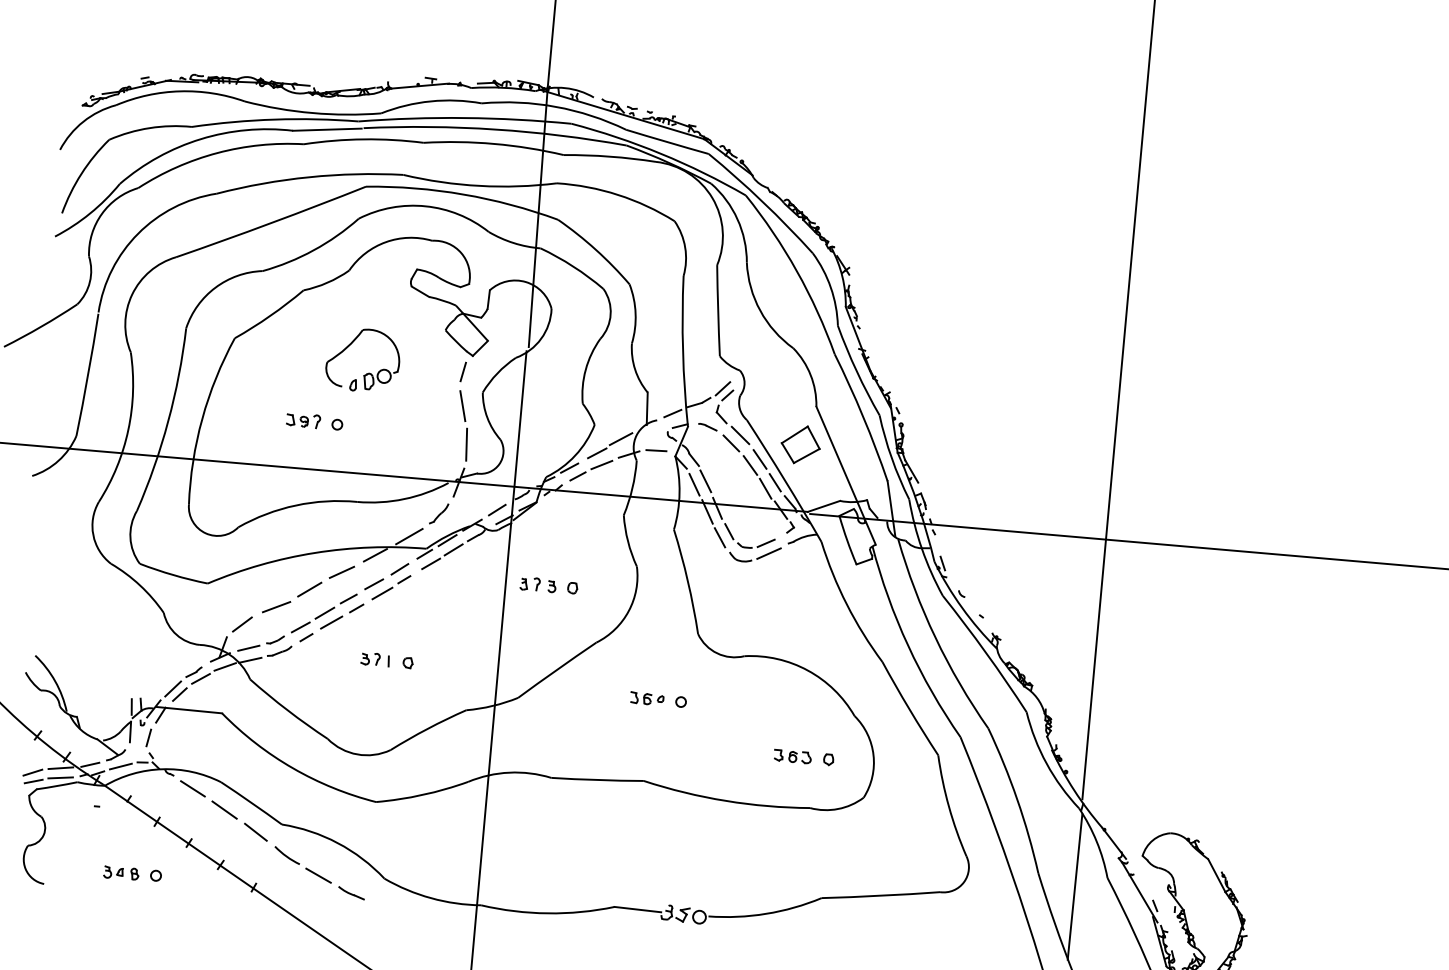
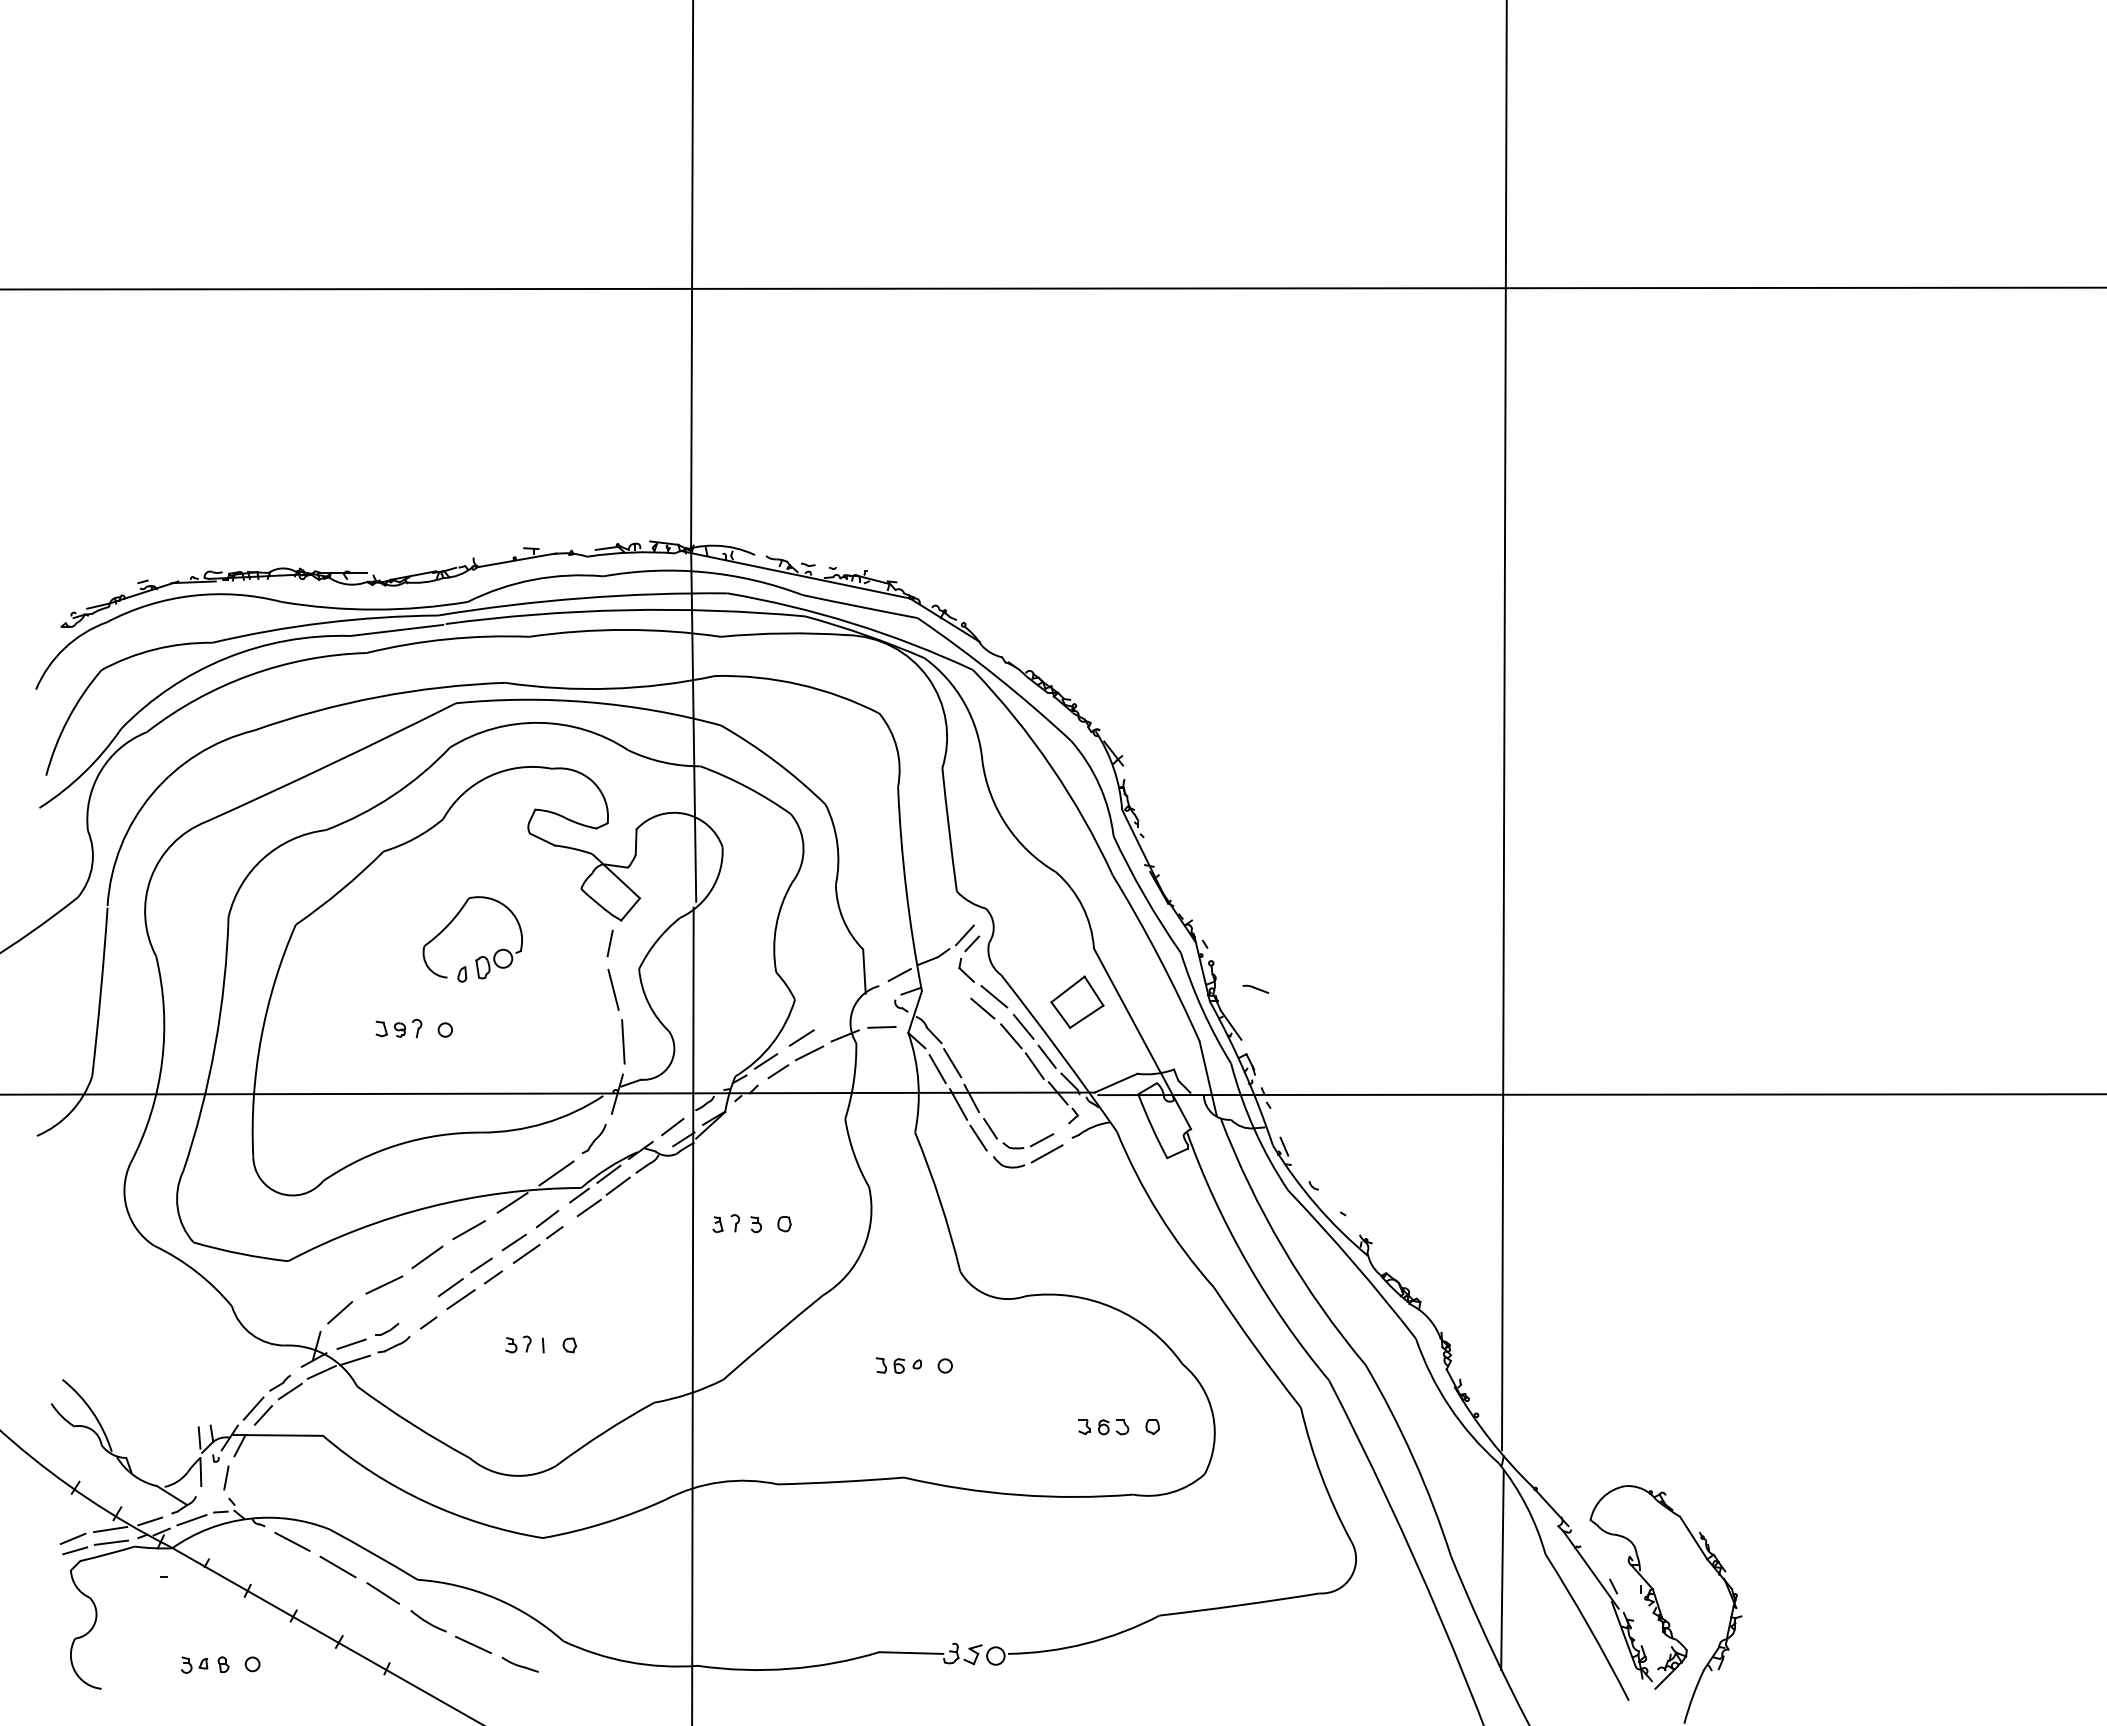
part: (707, 426) -> (1255, 988), moved
line: (621, 438) -> (832, 1015), removed
line: (300, 627) -> (419, 1309), removed

